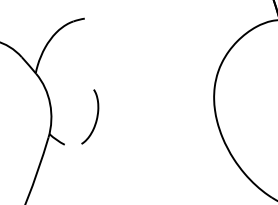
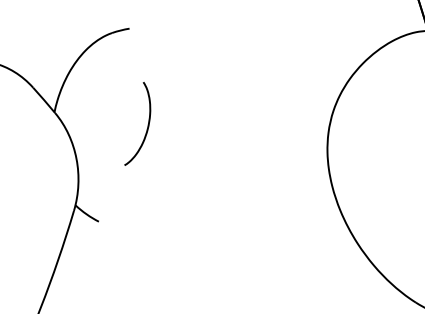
curve: (96, 116) -> (147, 123), moved

